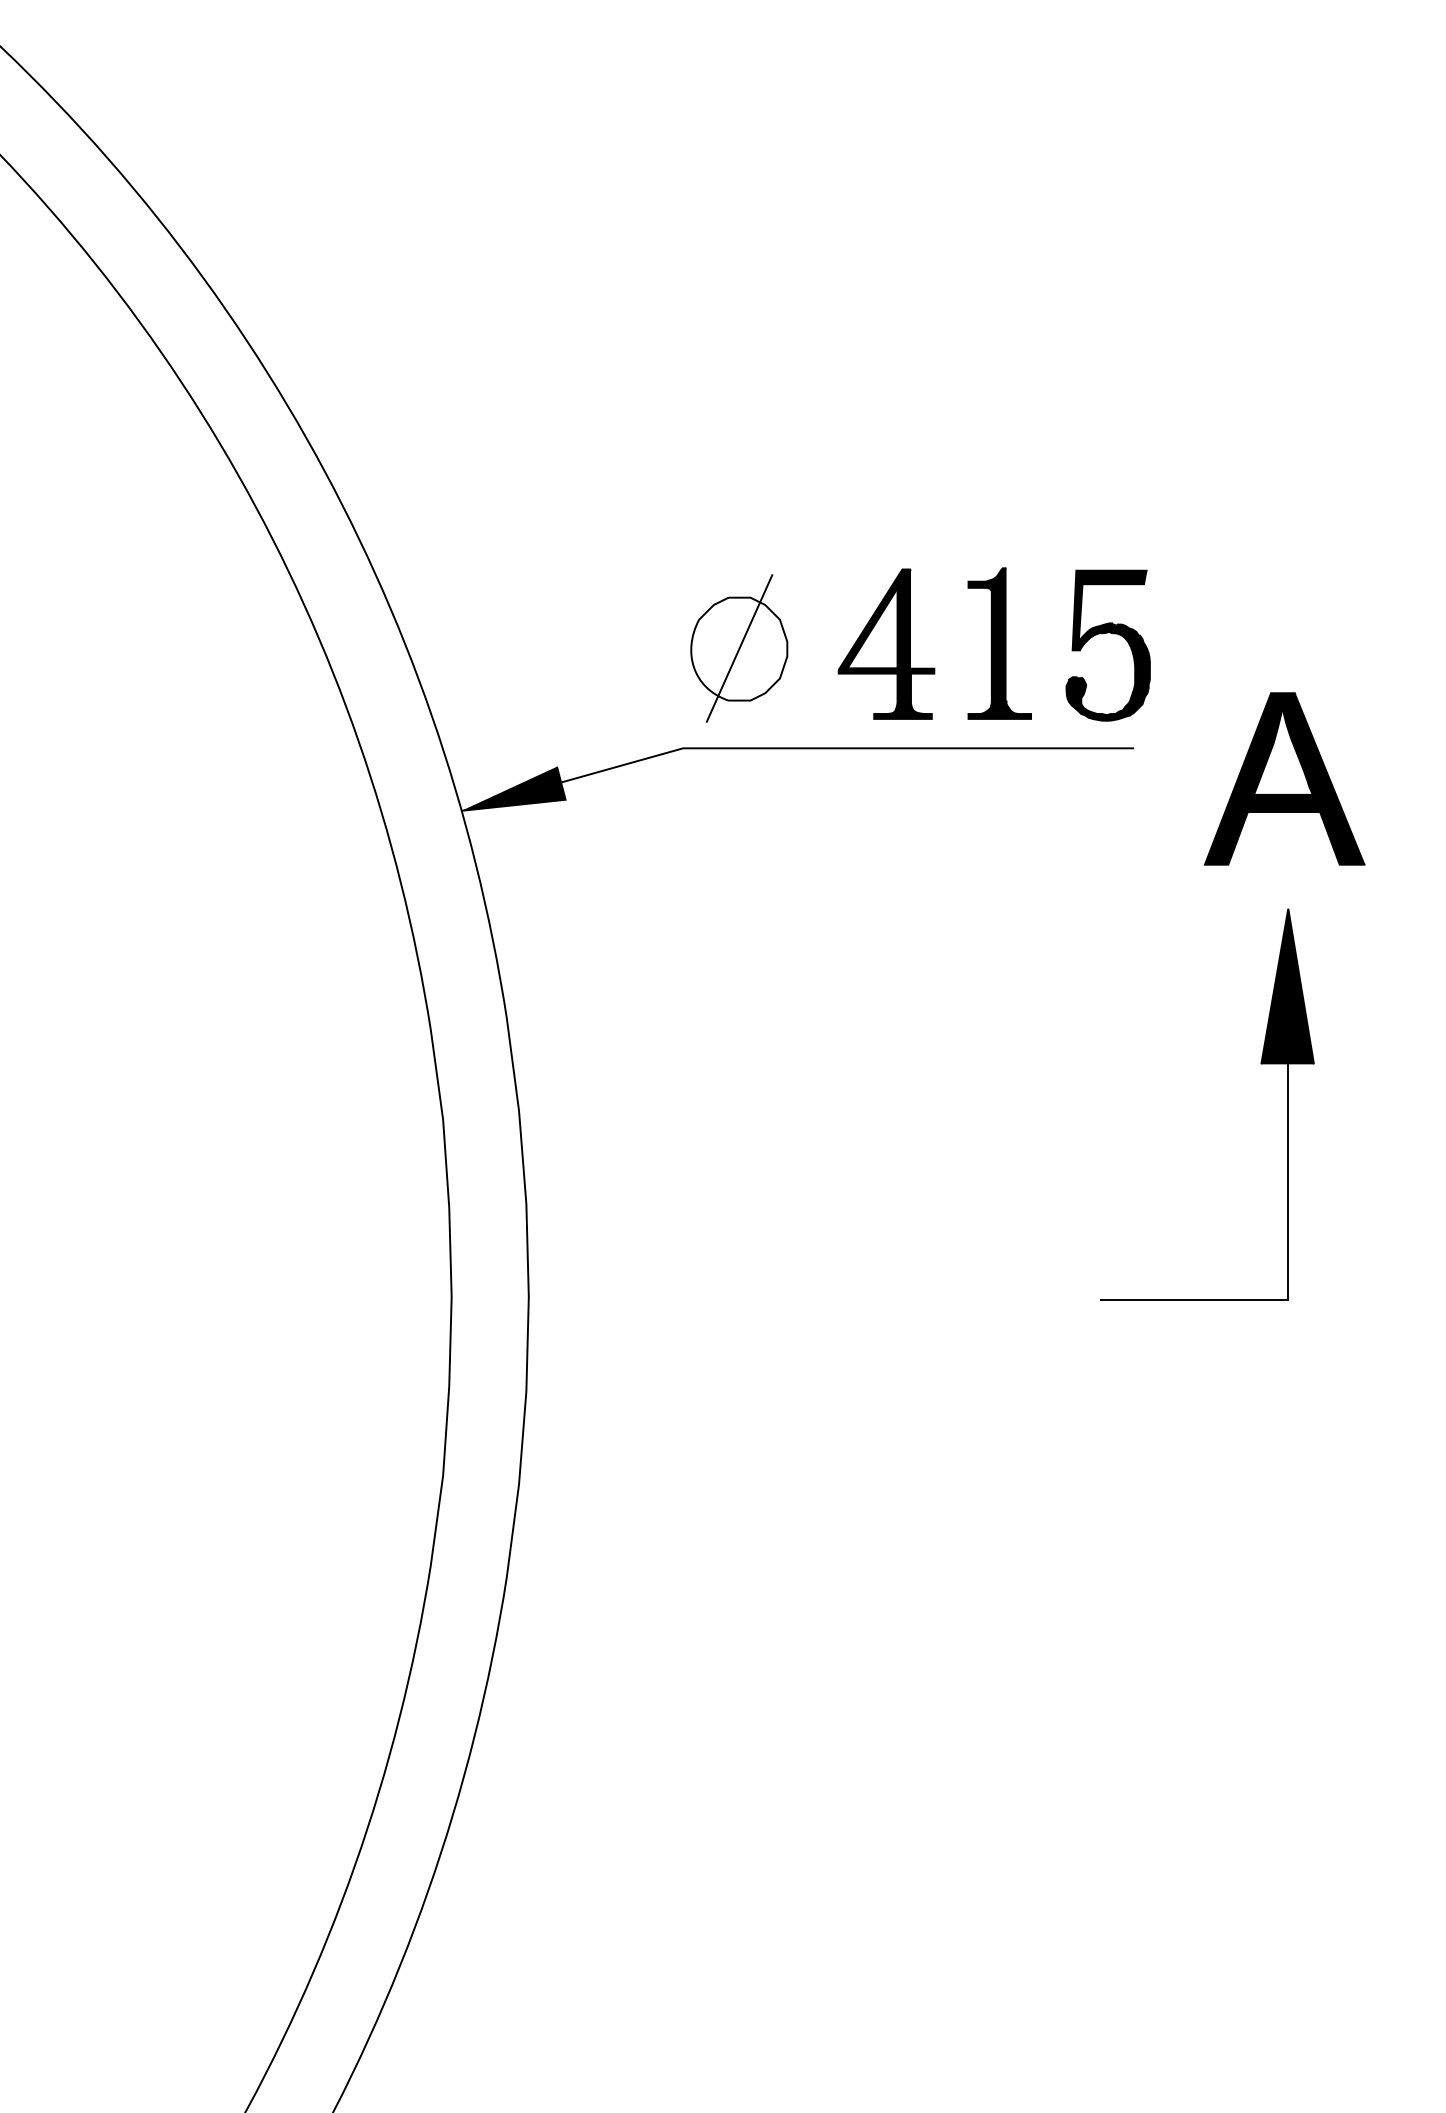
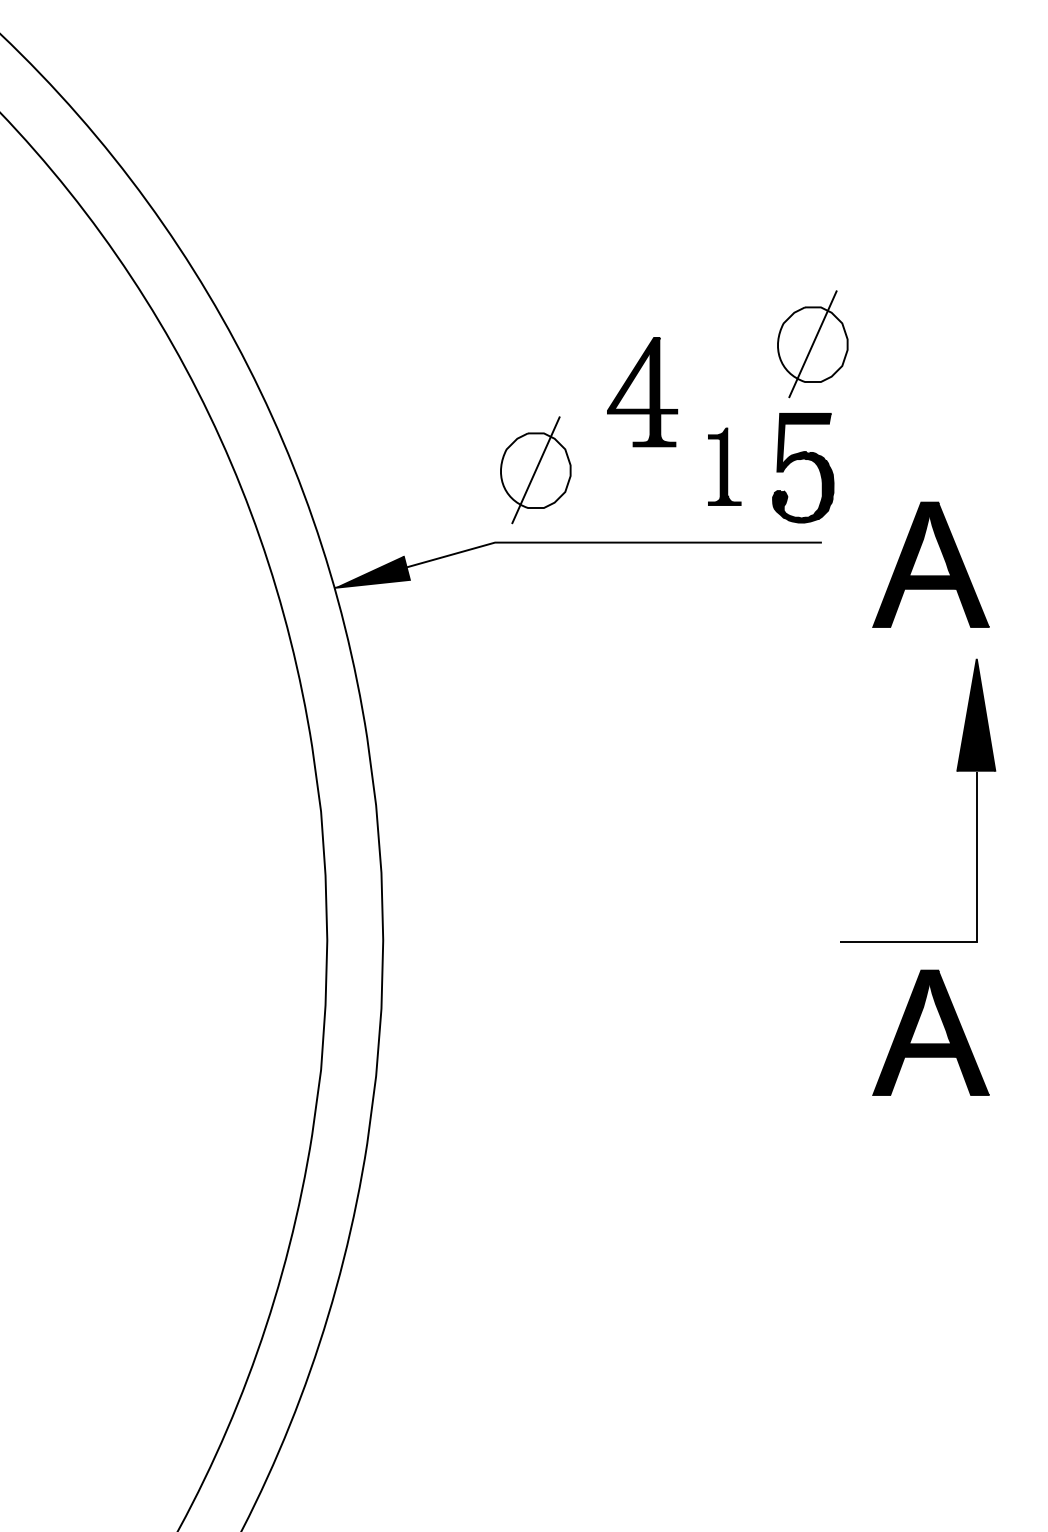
part: (1120, 475) -> (812, 344), added
part: (999, 643) -> (724, 466), size x0.7
part: (886, 644) -> (642, 392), moved
part: (1260, 1064) -> (956, 771), moved
part: (1283, 1424) -> (930, 1032), added

